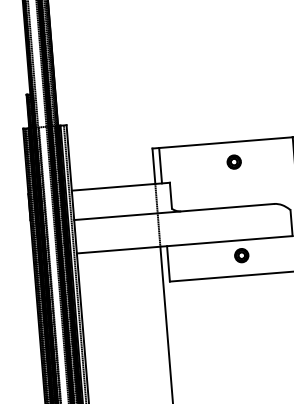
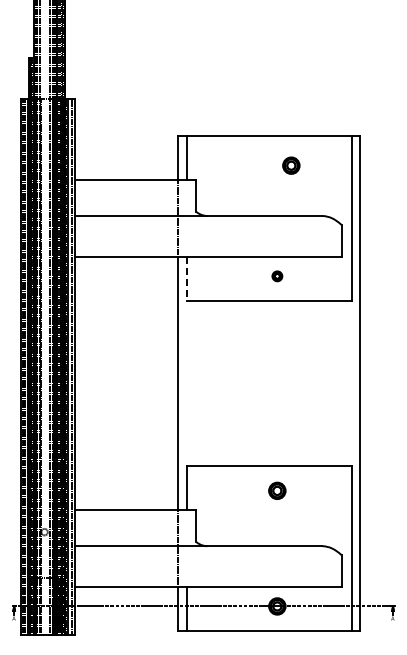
part: (234, 161) -> (291, 165), moved
part: (241, 255) -> (277, 276), size x0.6
line: (168, 264) -> (186, 279), solid -> dashed

